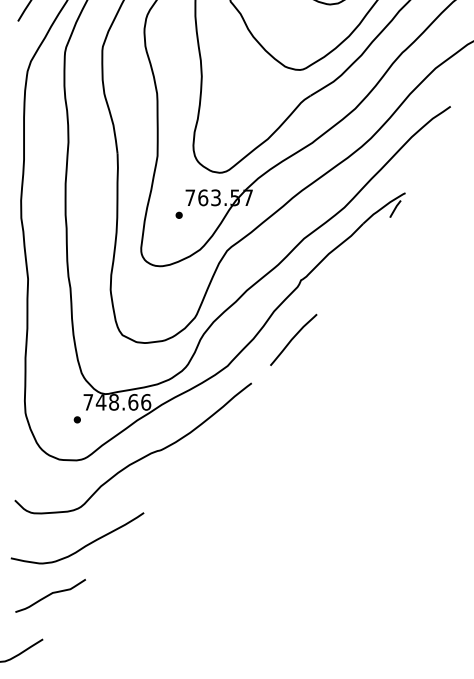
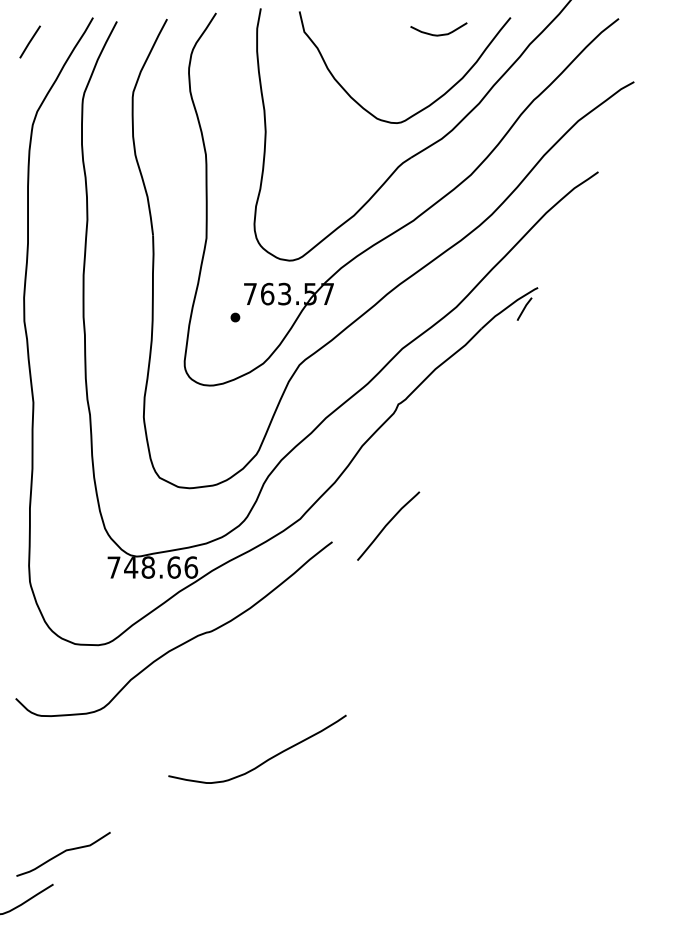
curve: (293, 338) -> (388, 524), moved
part: (77, 419) -> (99, 590), removed
curve: (82, 547) -> (263, 761), moved
curve: (50, 595) -> (63, 853), moved

